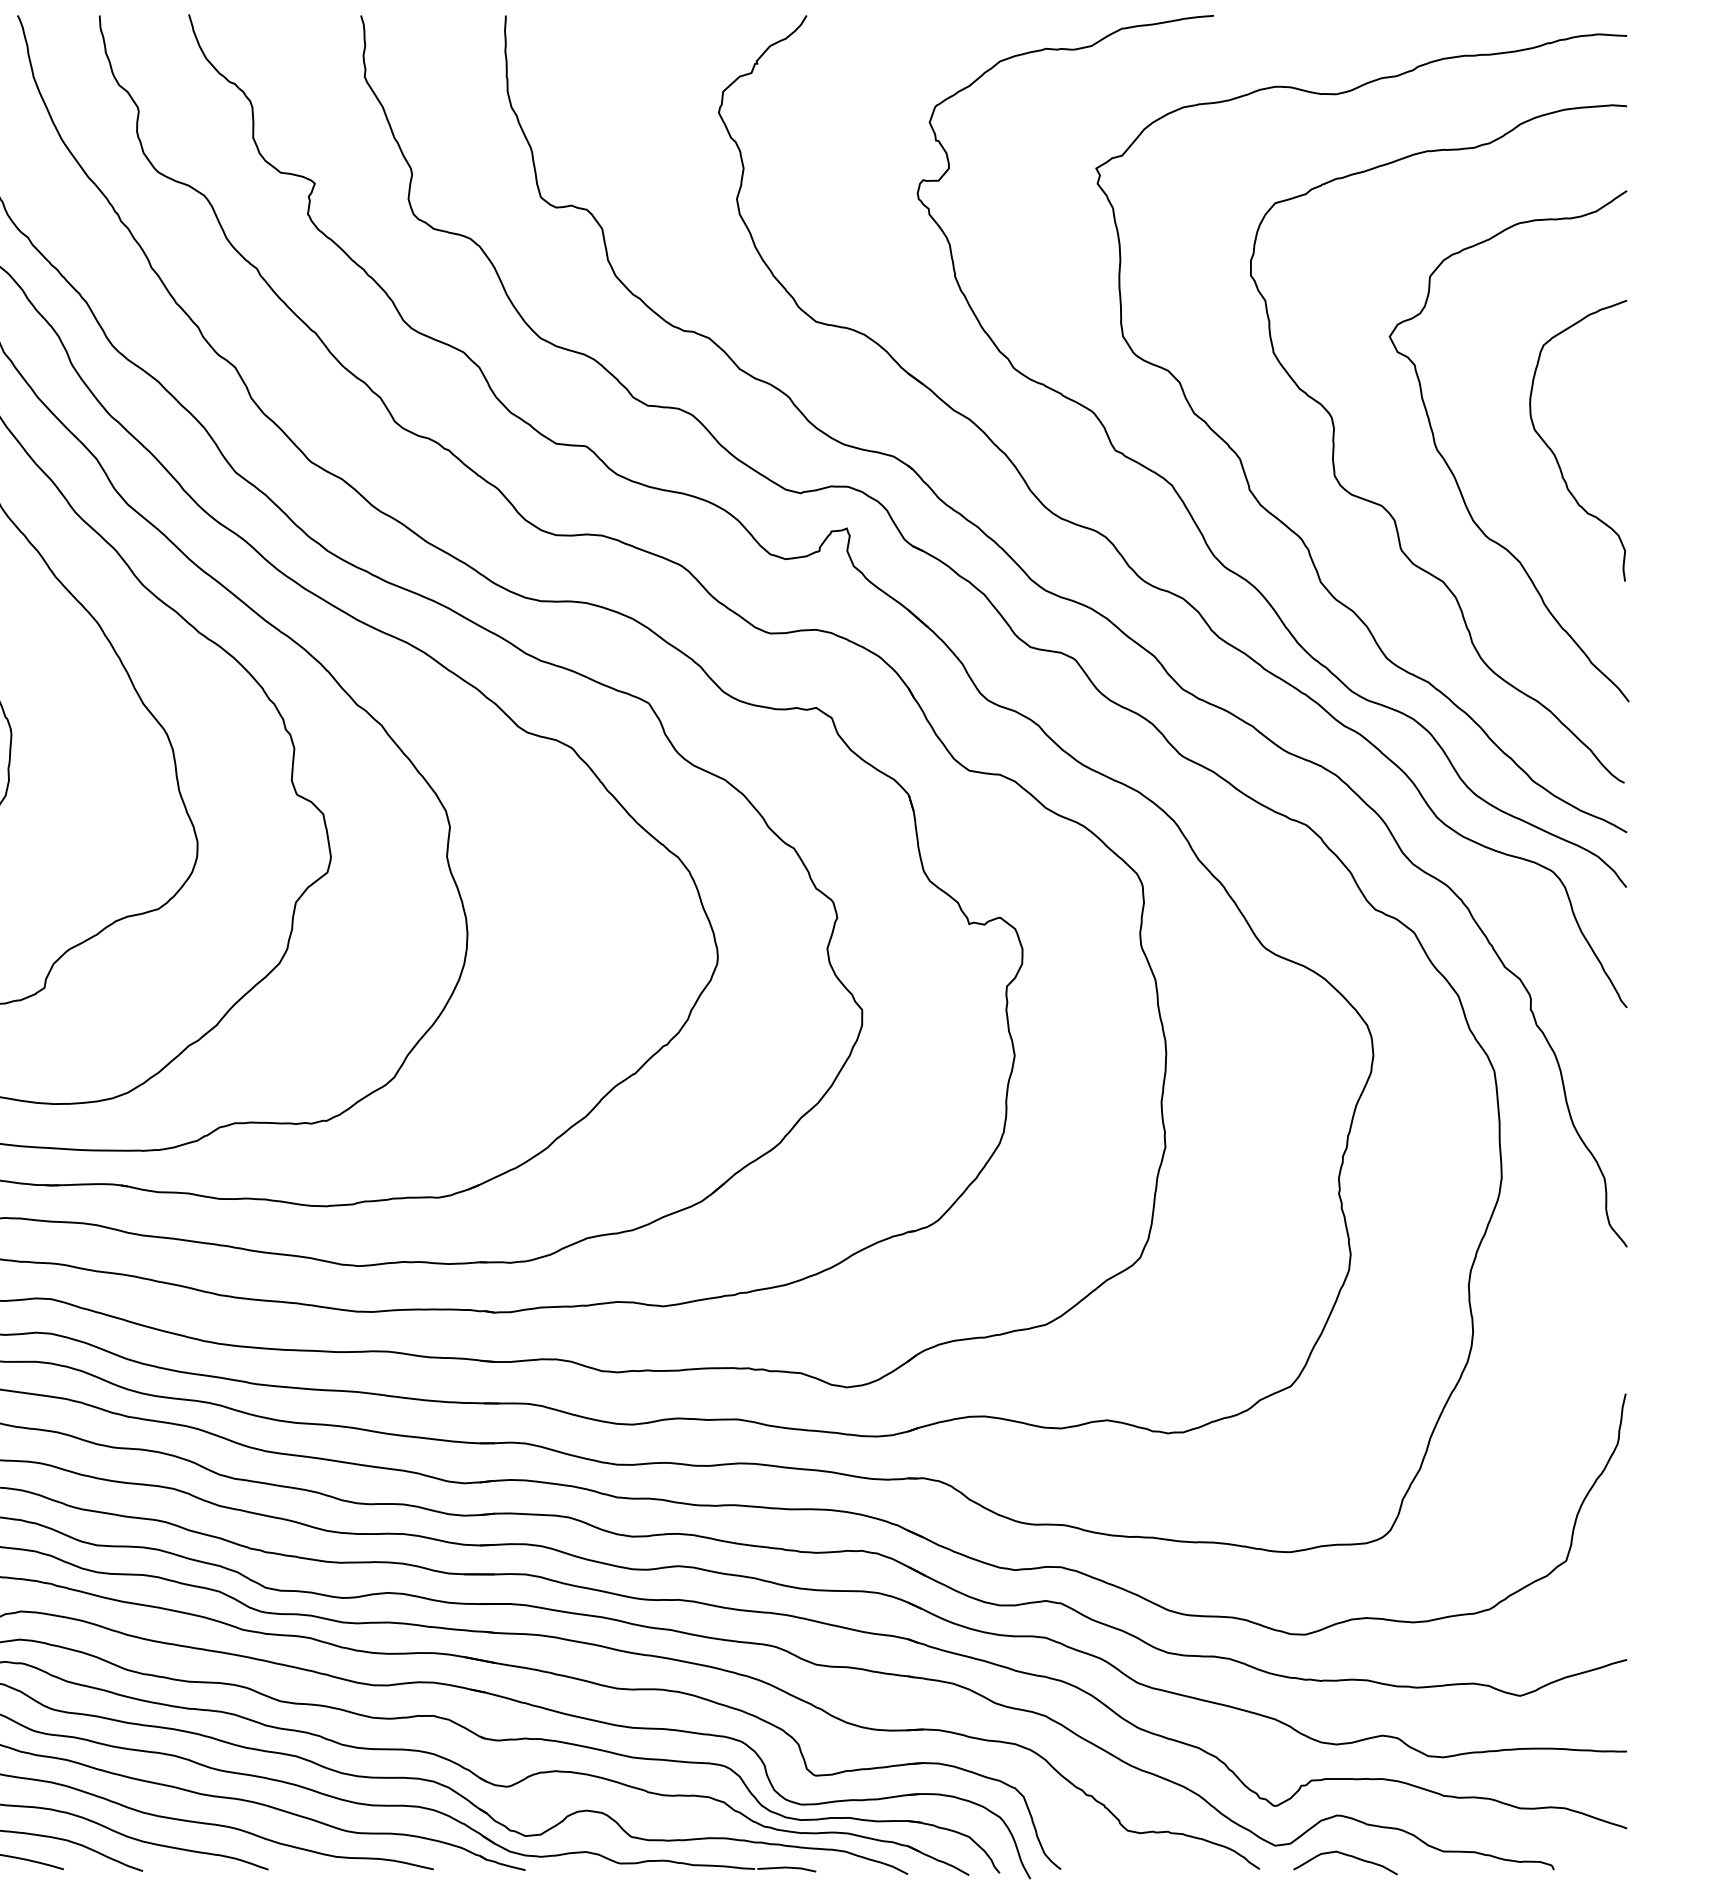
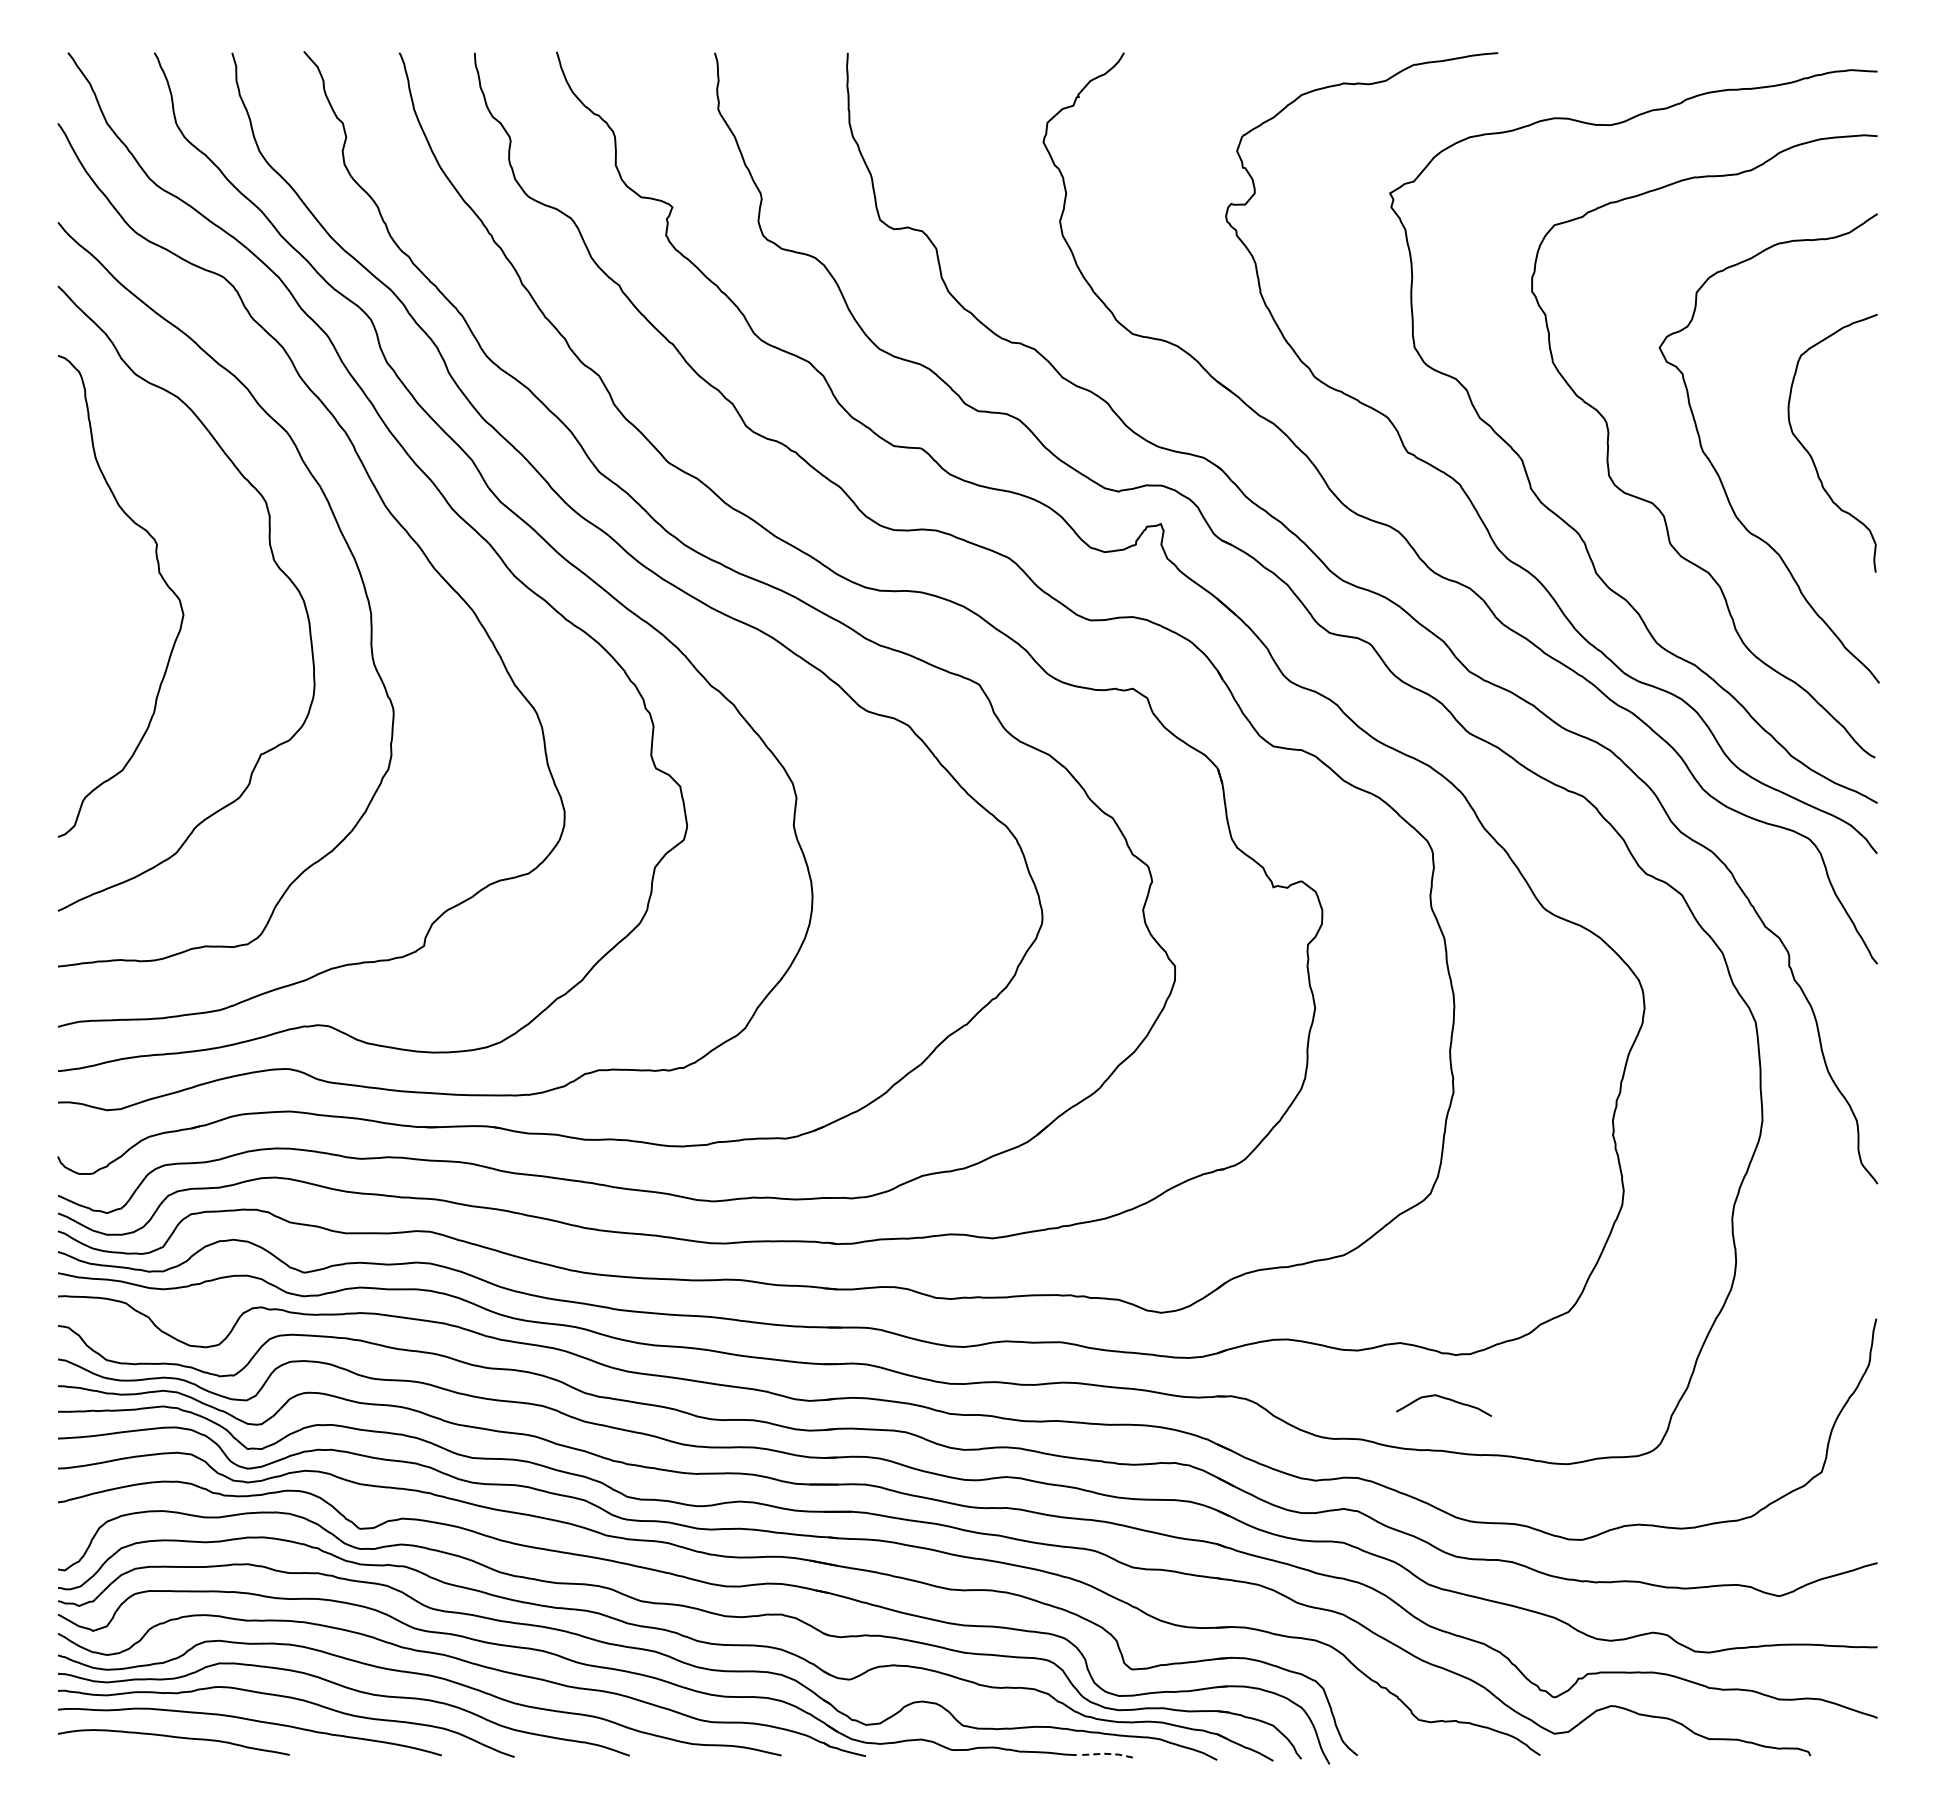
curve: (1347, 1856) -> (1445, 1399), moved
line: (786, 1867) -> (1105, 1753), solid -> dashed

